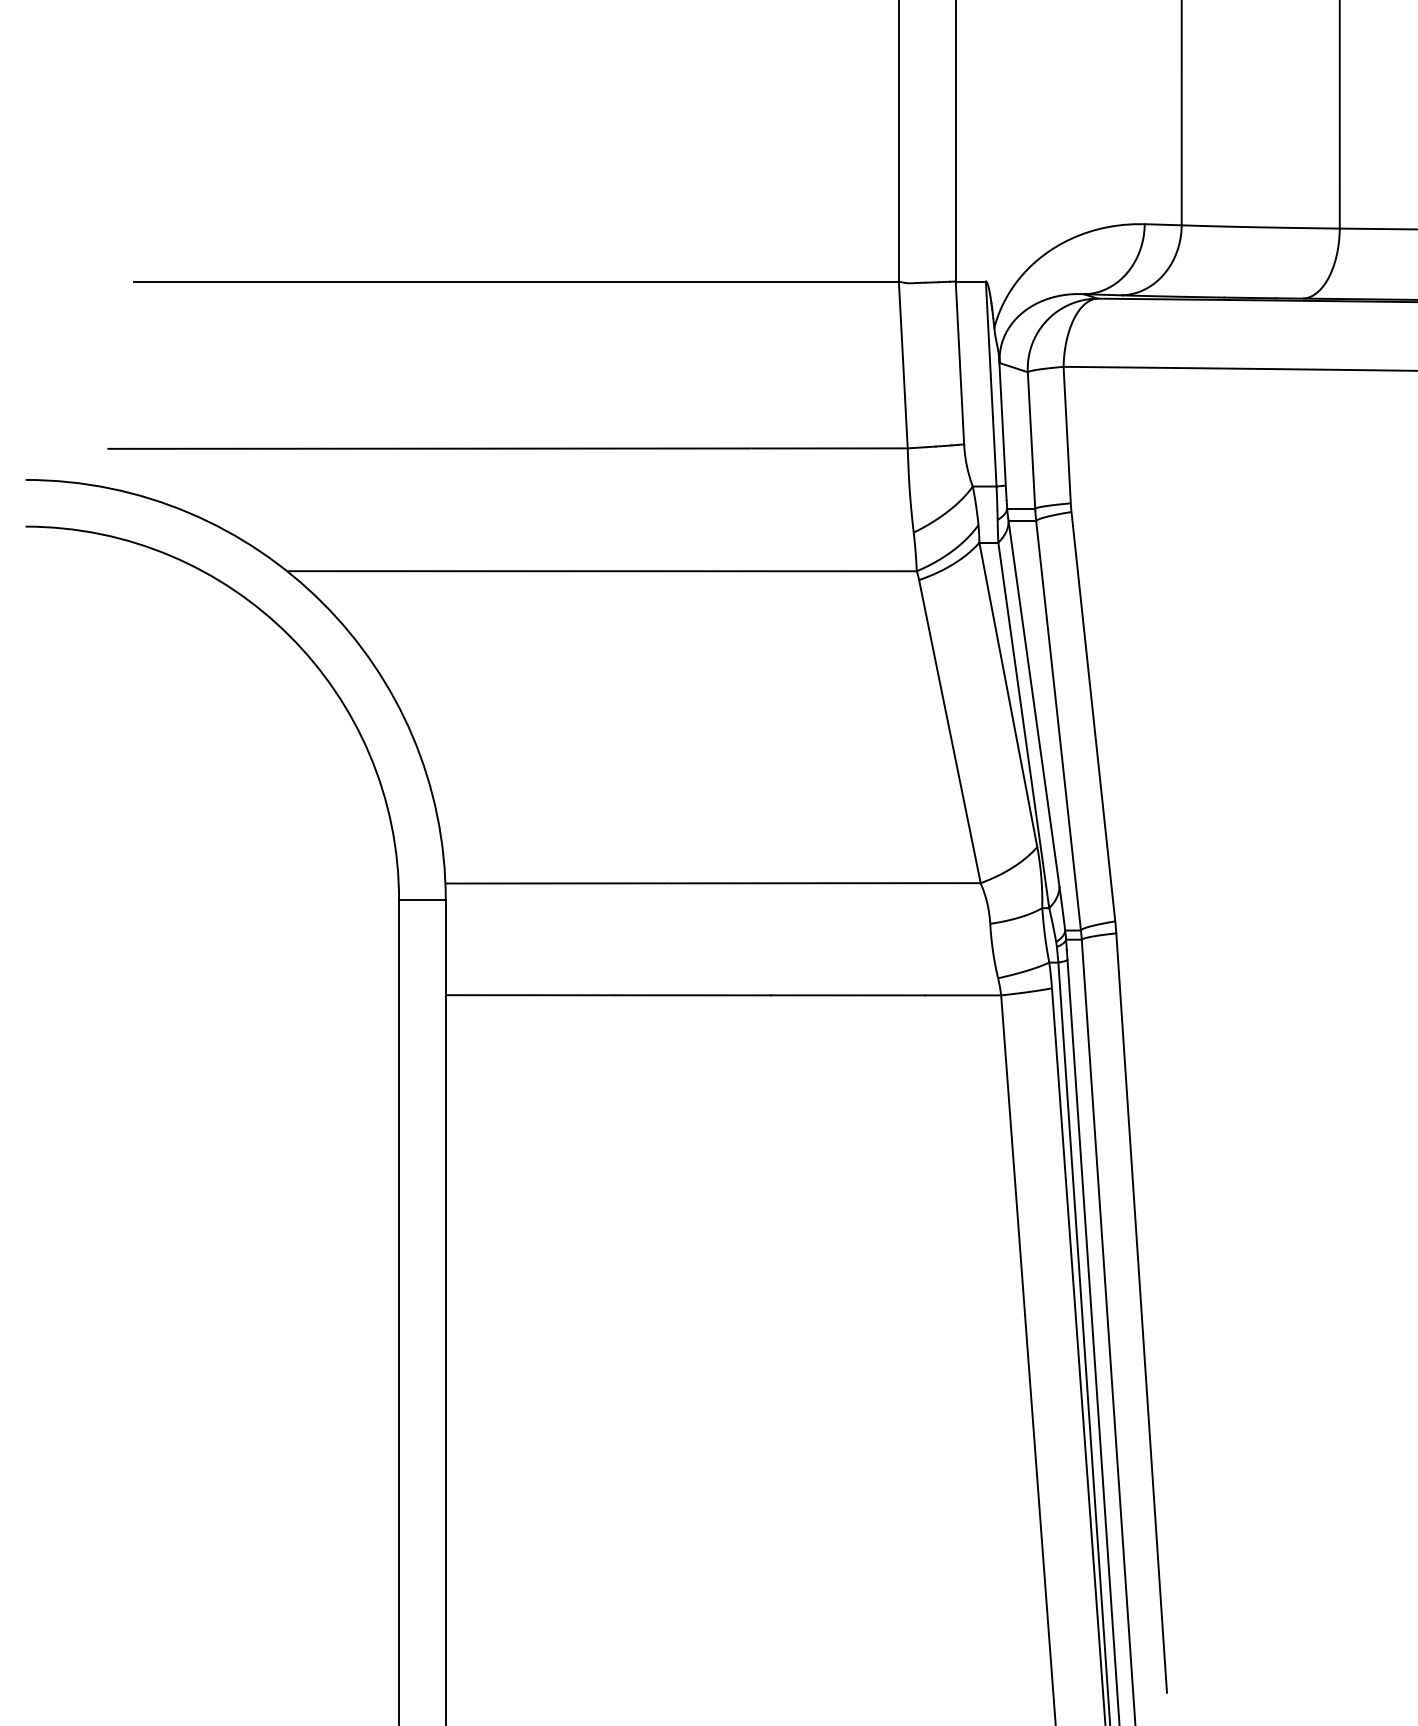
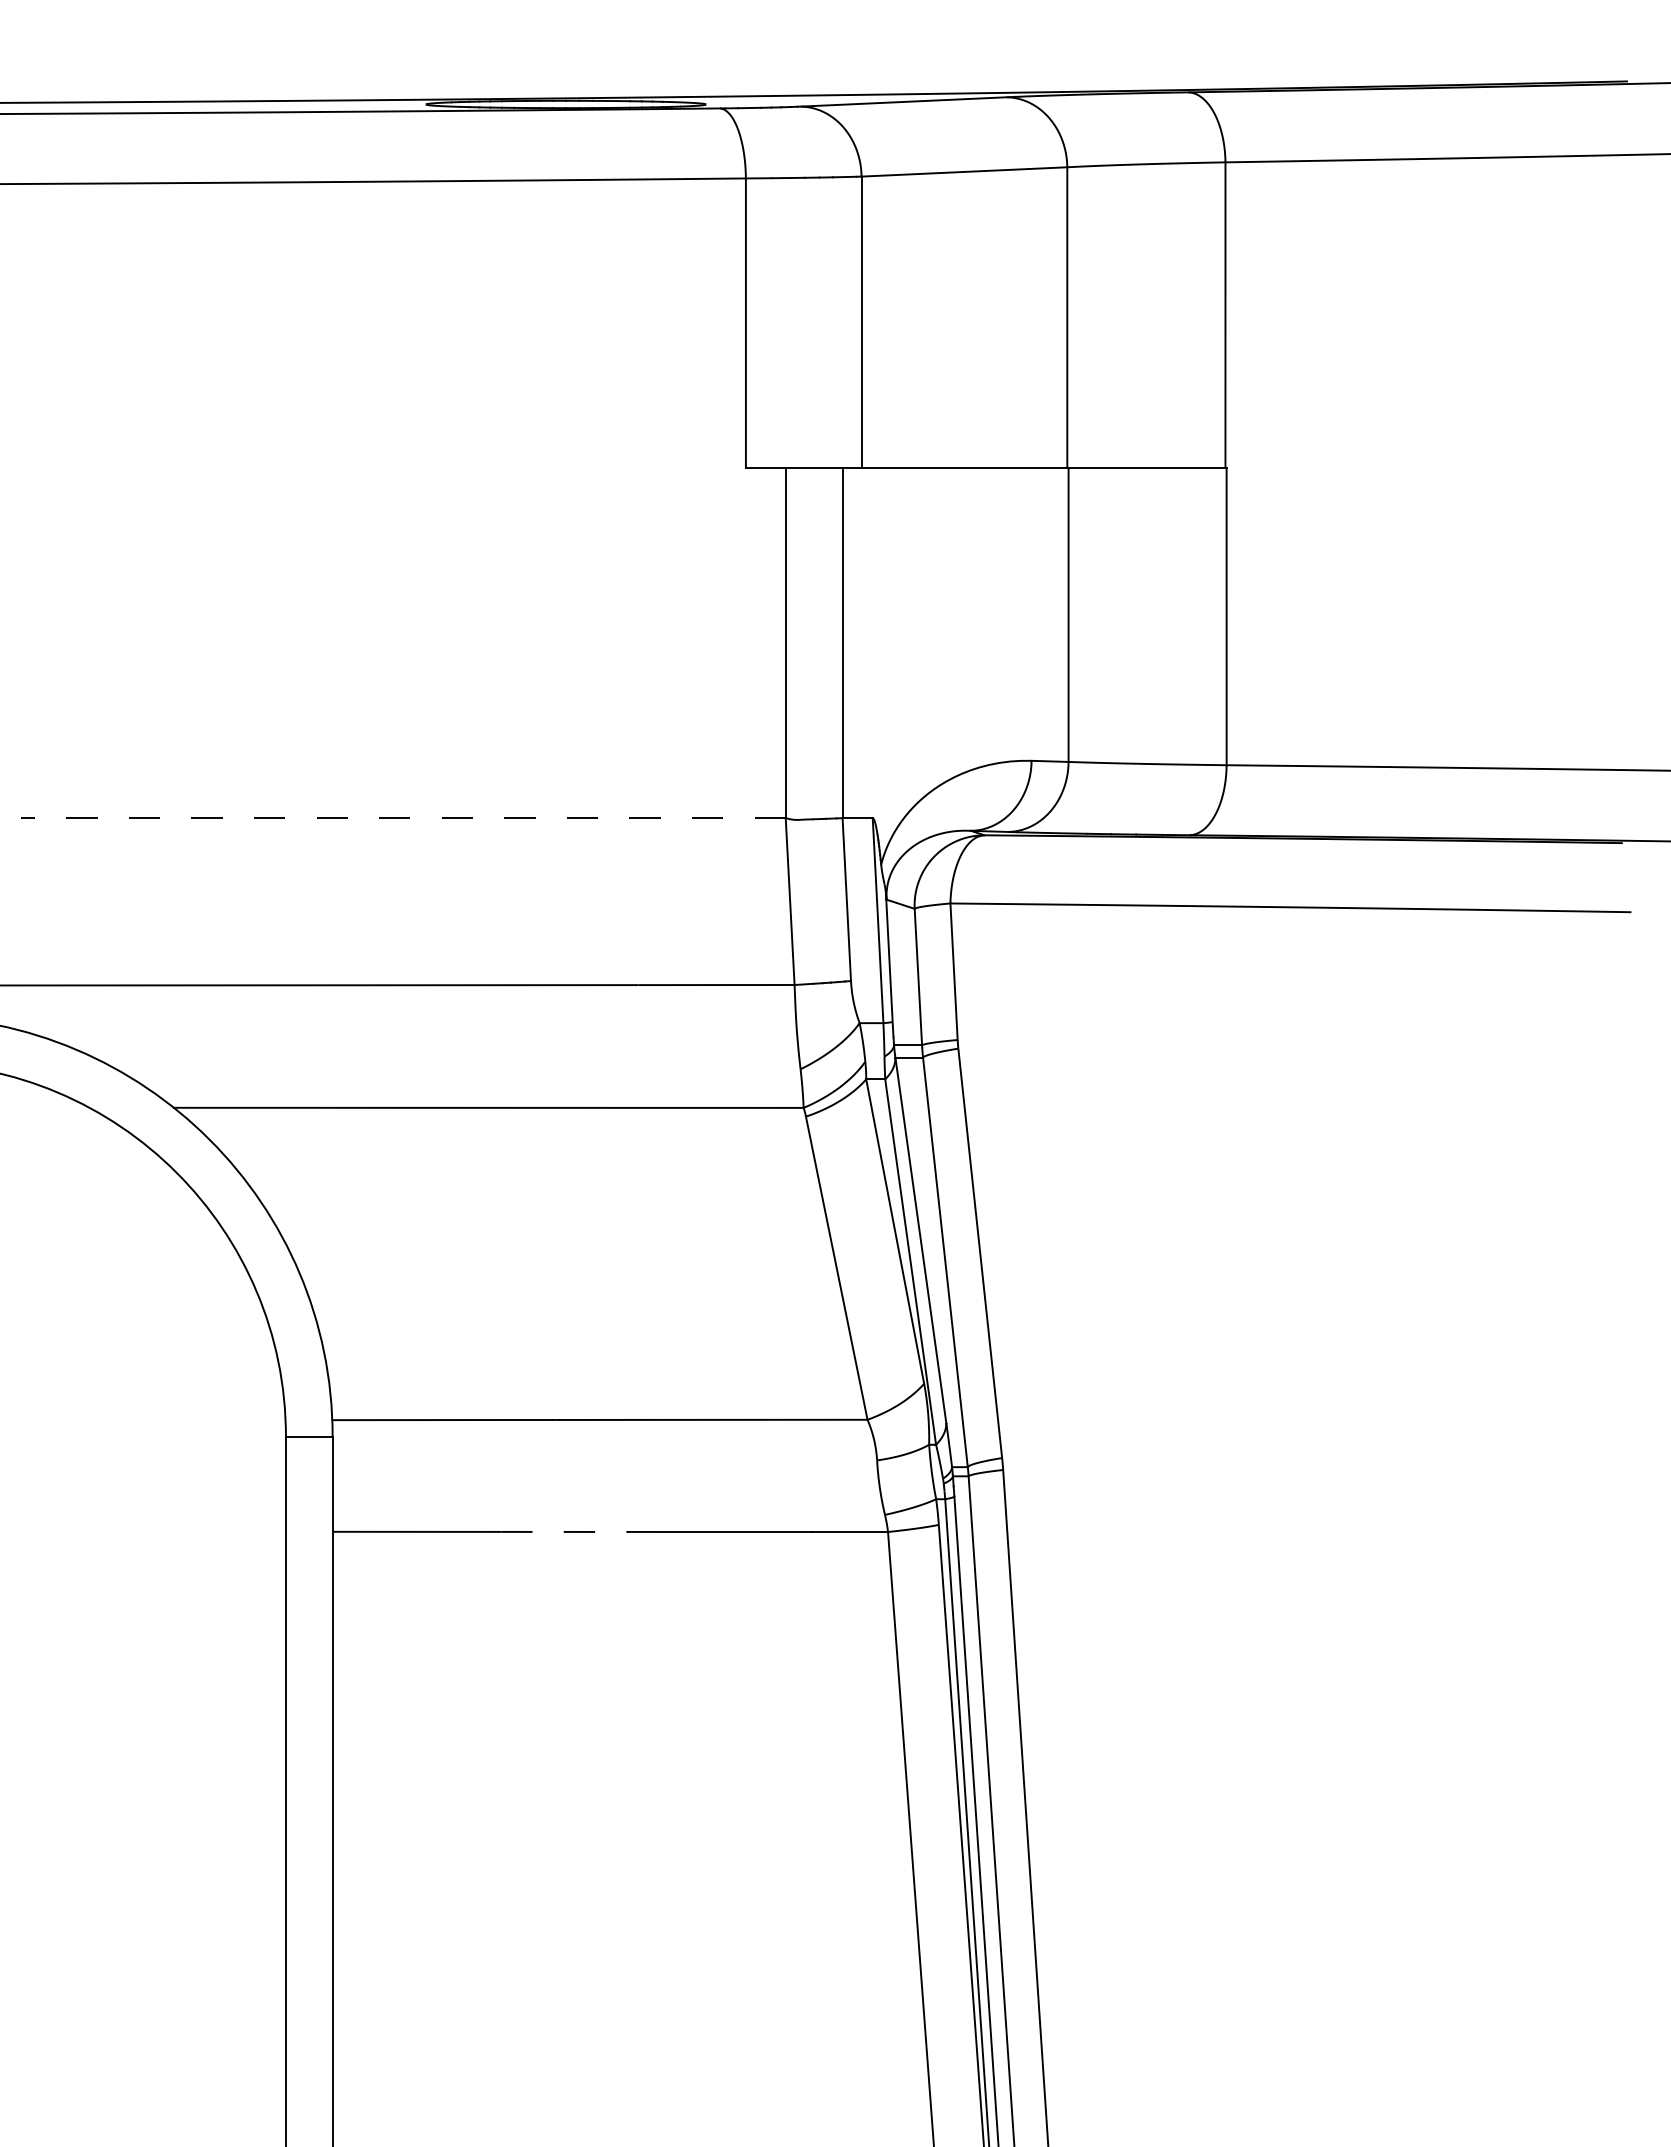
line: (516, 281) -> (403, 818), solid -> dashed
line: (693, 994) -> (580, 1531), solid -> dashed

